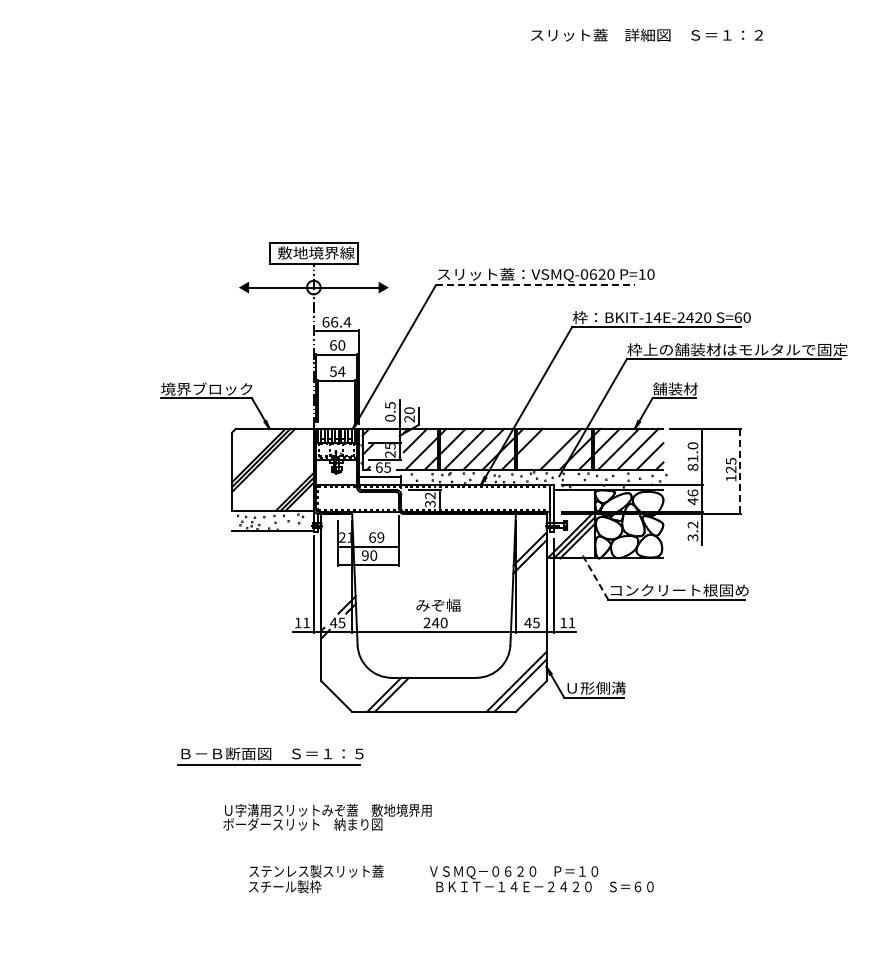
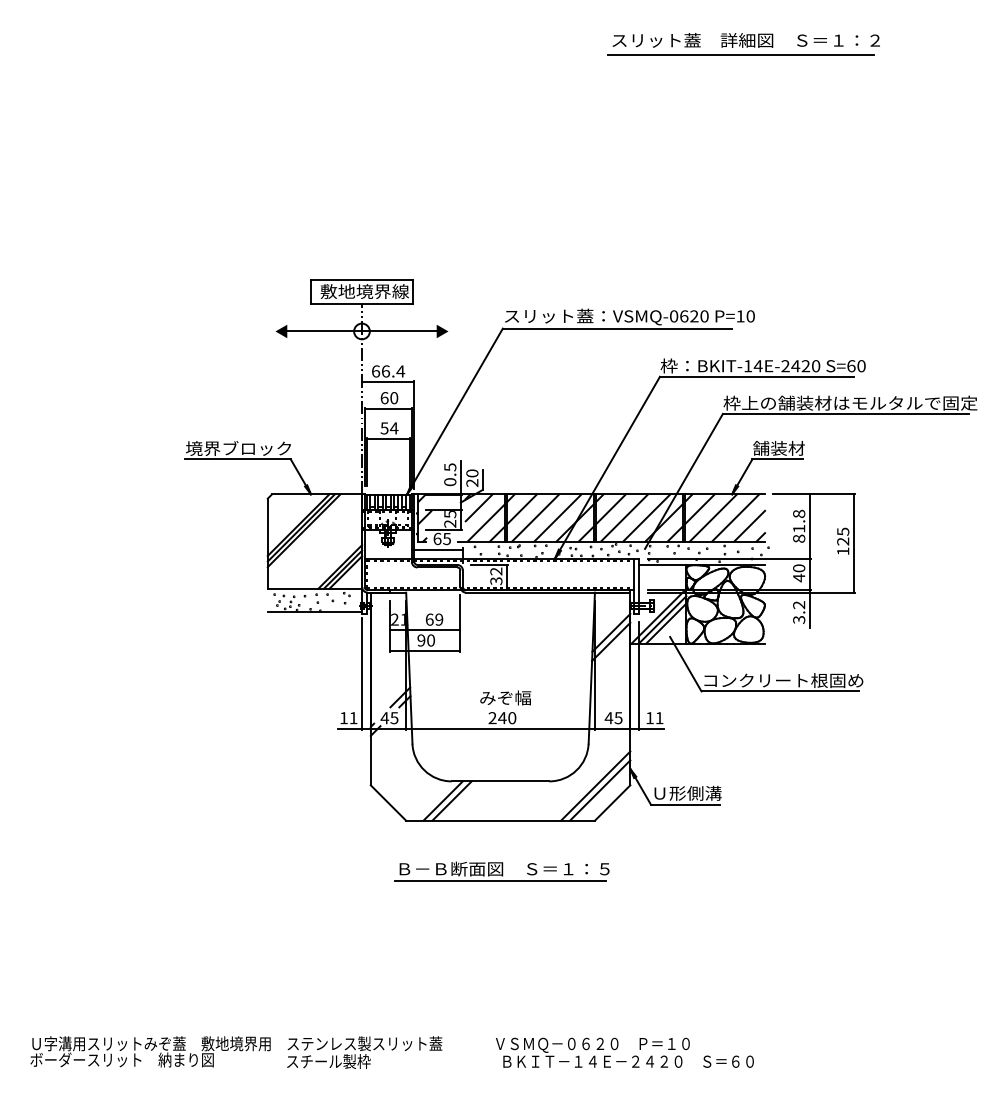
line: (642, 47) -> (740, 54), added
line: (535, 285) -> (617, 329), dashed -> solid
text: (693, 445) -> (799, 513), 81.0 -> 81.8
line: (541, 448) -> (624, 516), added
line: (740, 471) -> (853, 543), dashed -> solid
text: (692, 492) -> (798, 567), 46 -> 40
line: (594, 575) -> (685, 663), dashed -> solid
part: (270, 756) -> (502, 872), moved
text: (327, 816) -> (150, 1050), moved
text: (451, 879) -> (520, 1053), moved

